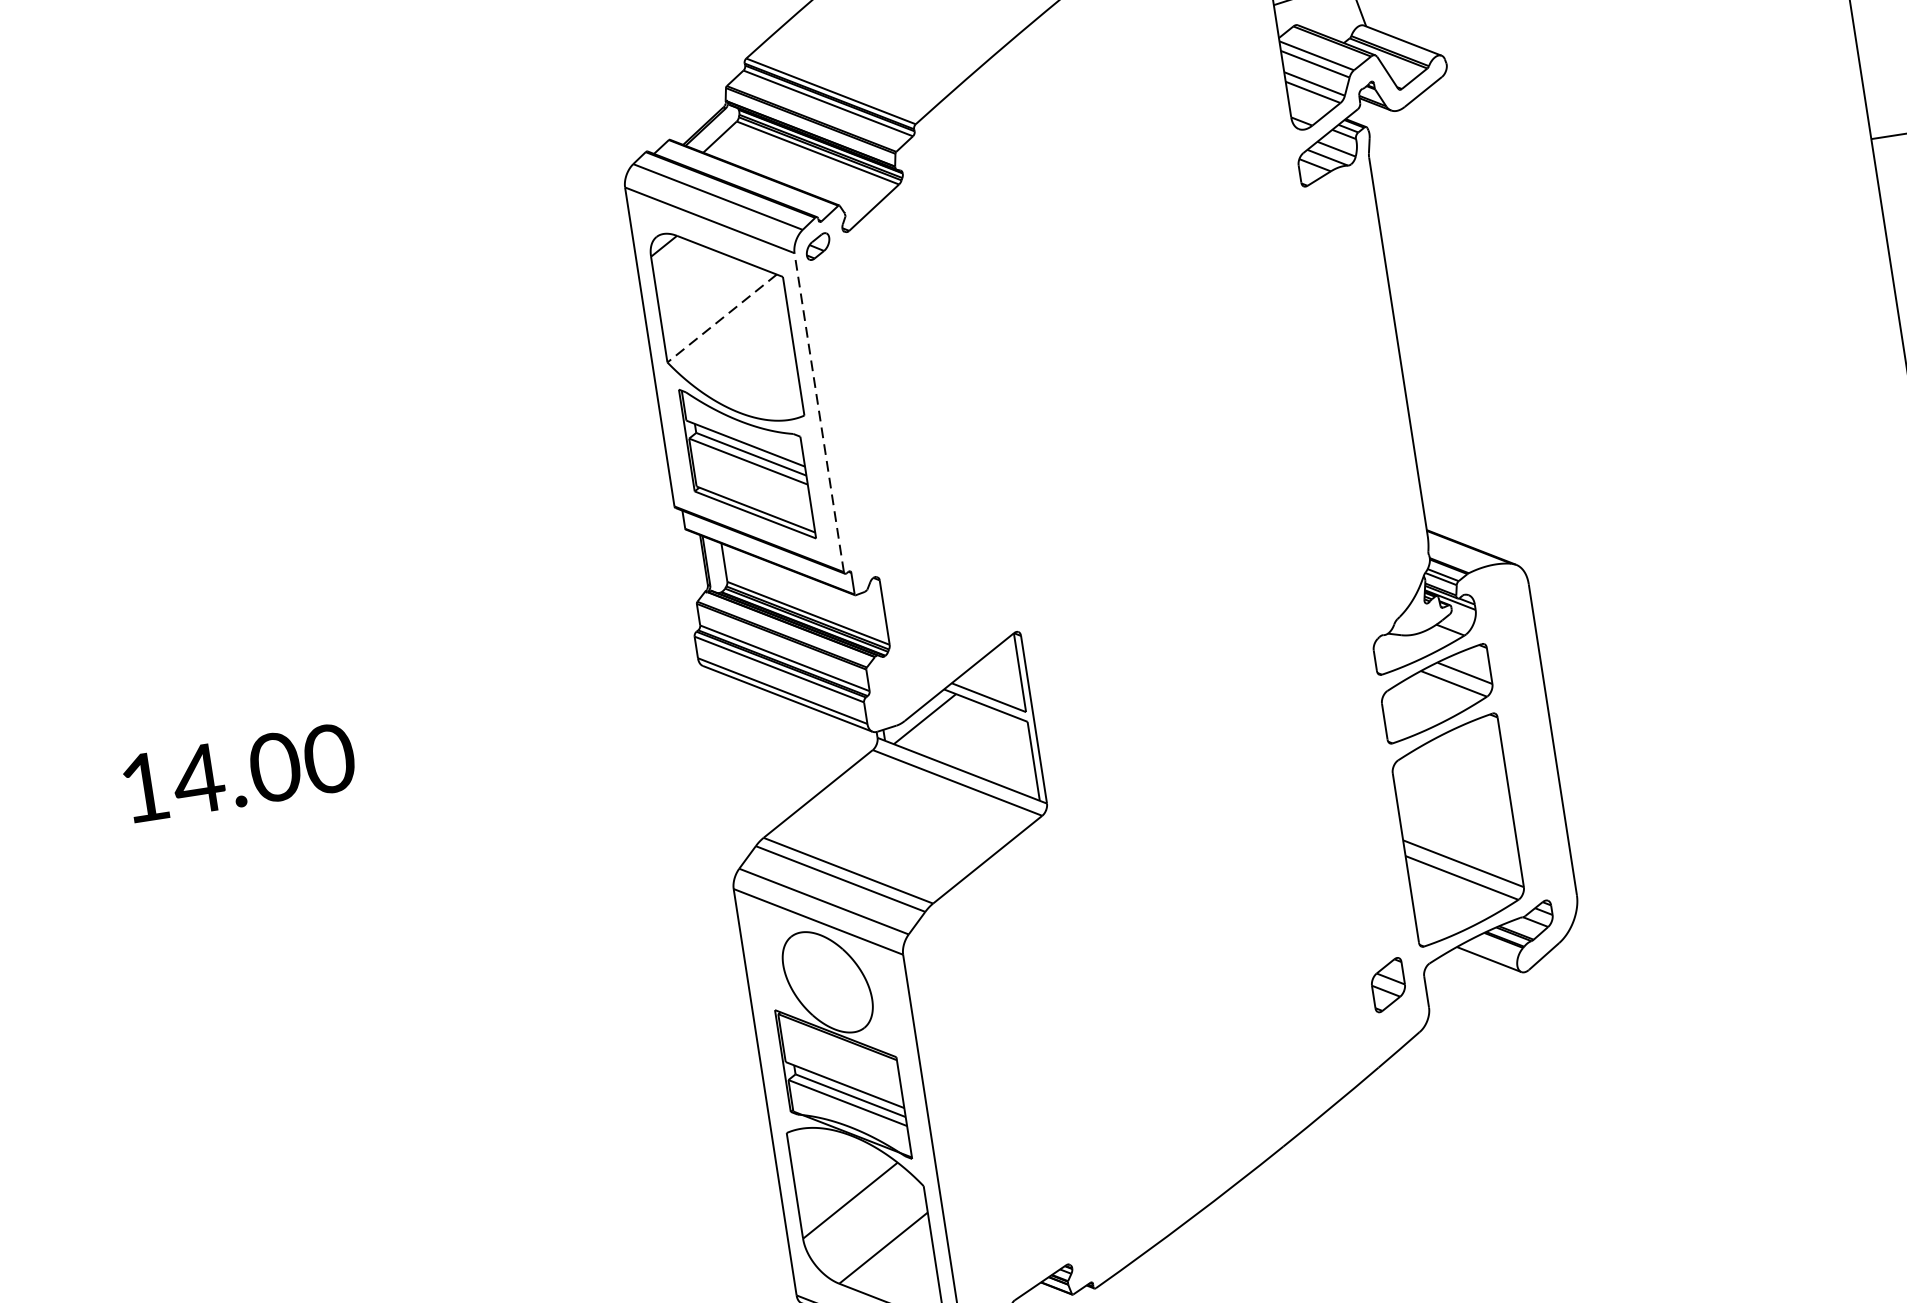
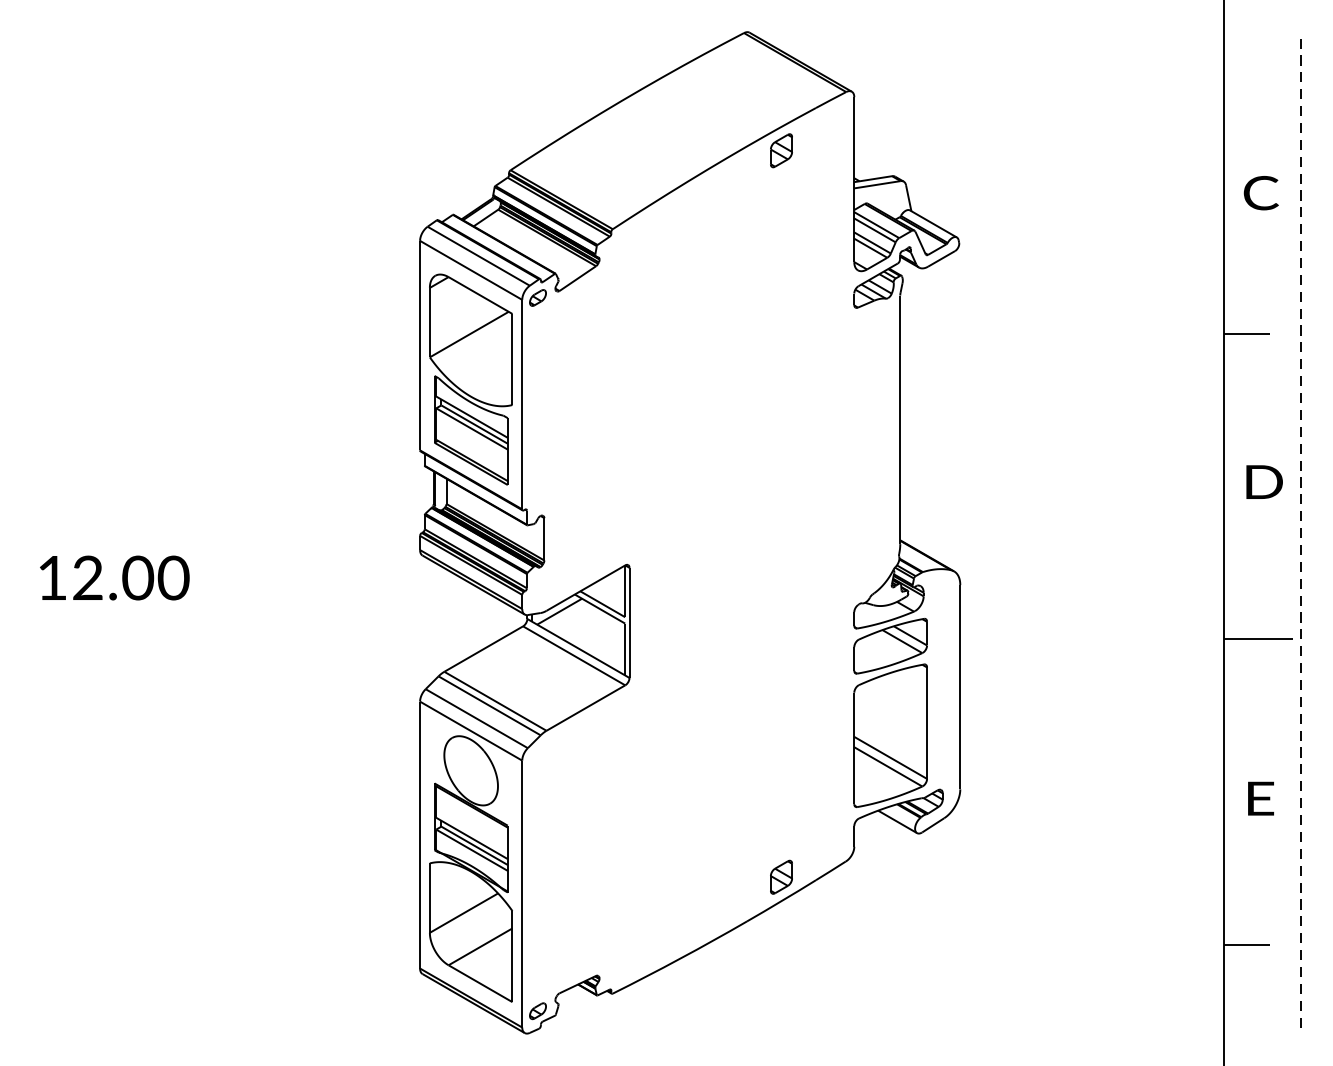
line: (722, 318) -> (469, 334), dashed -> solid
line: (819, 412) -> (522, 404), dashed -> solid
text: (198, 778) -> (87, 577), 14.00 -> 12.00
part: (1388, 983) -> (781, 876), moved

